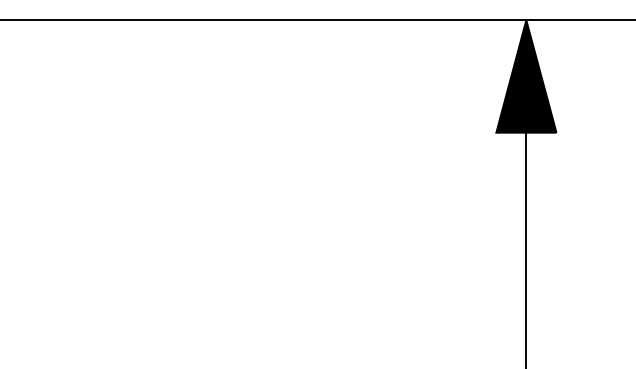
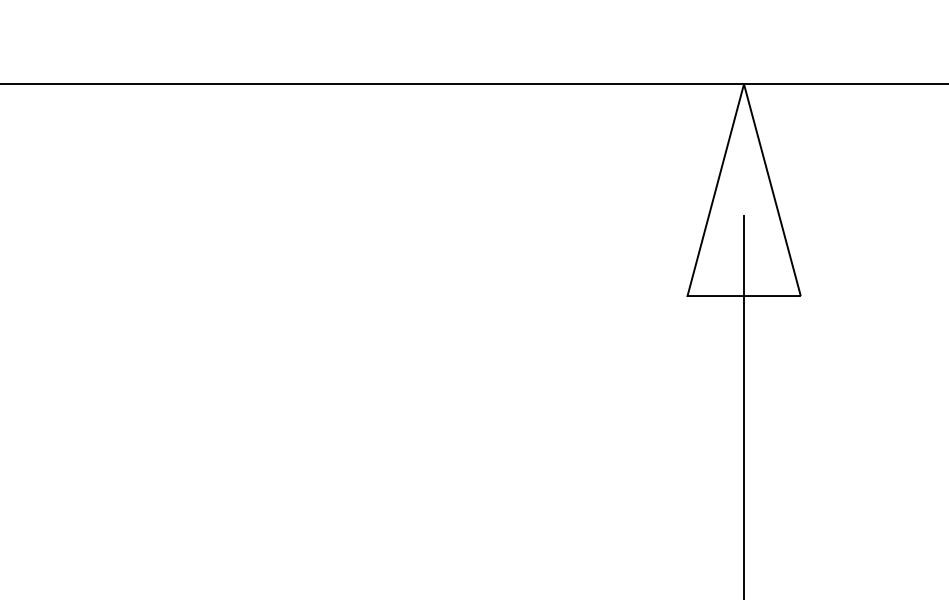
fill: (526, 76) -> (744, 190), removed

